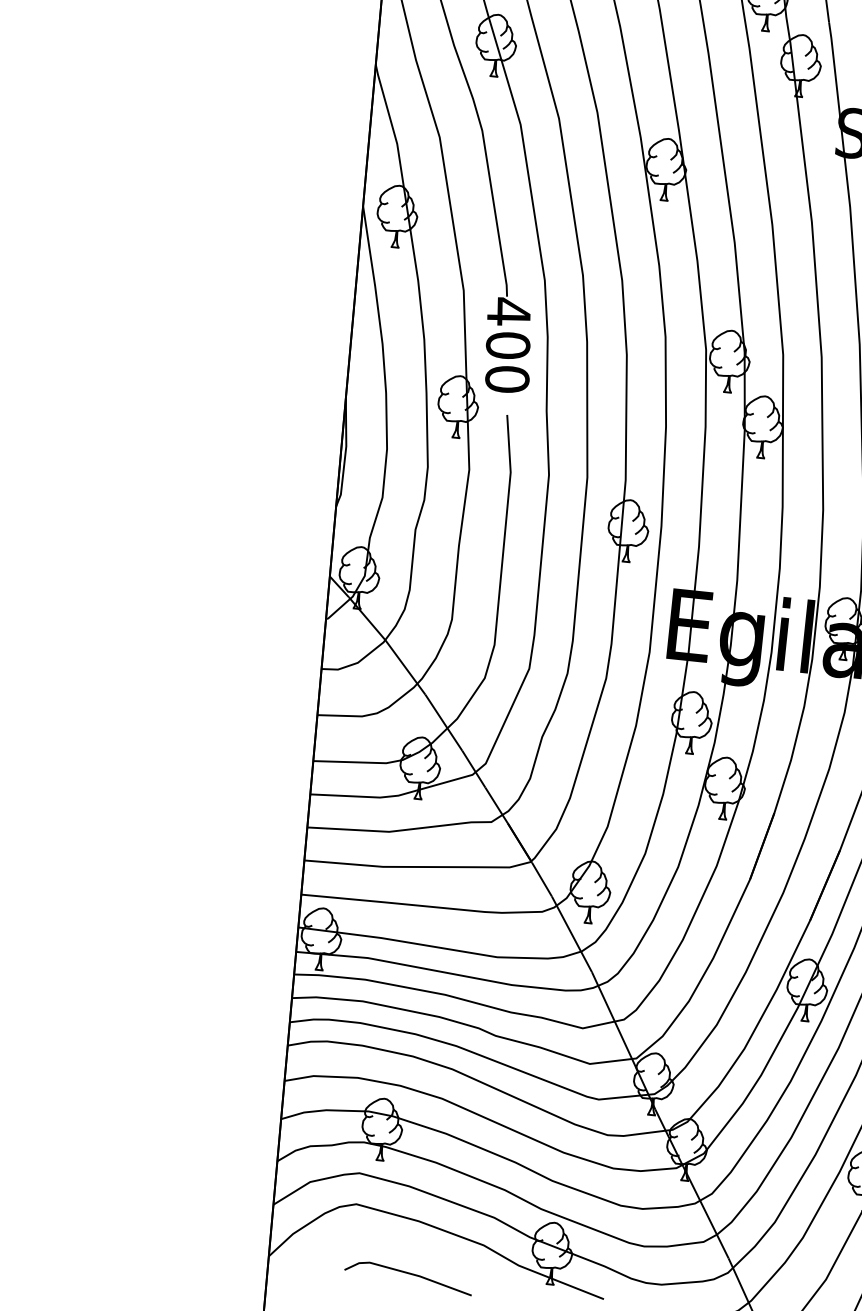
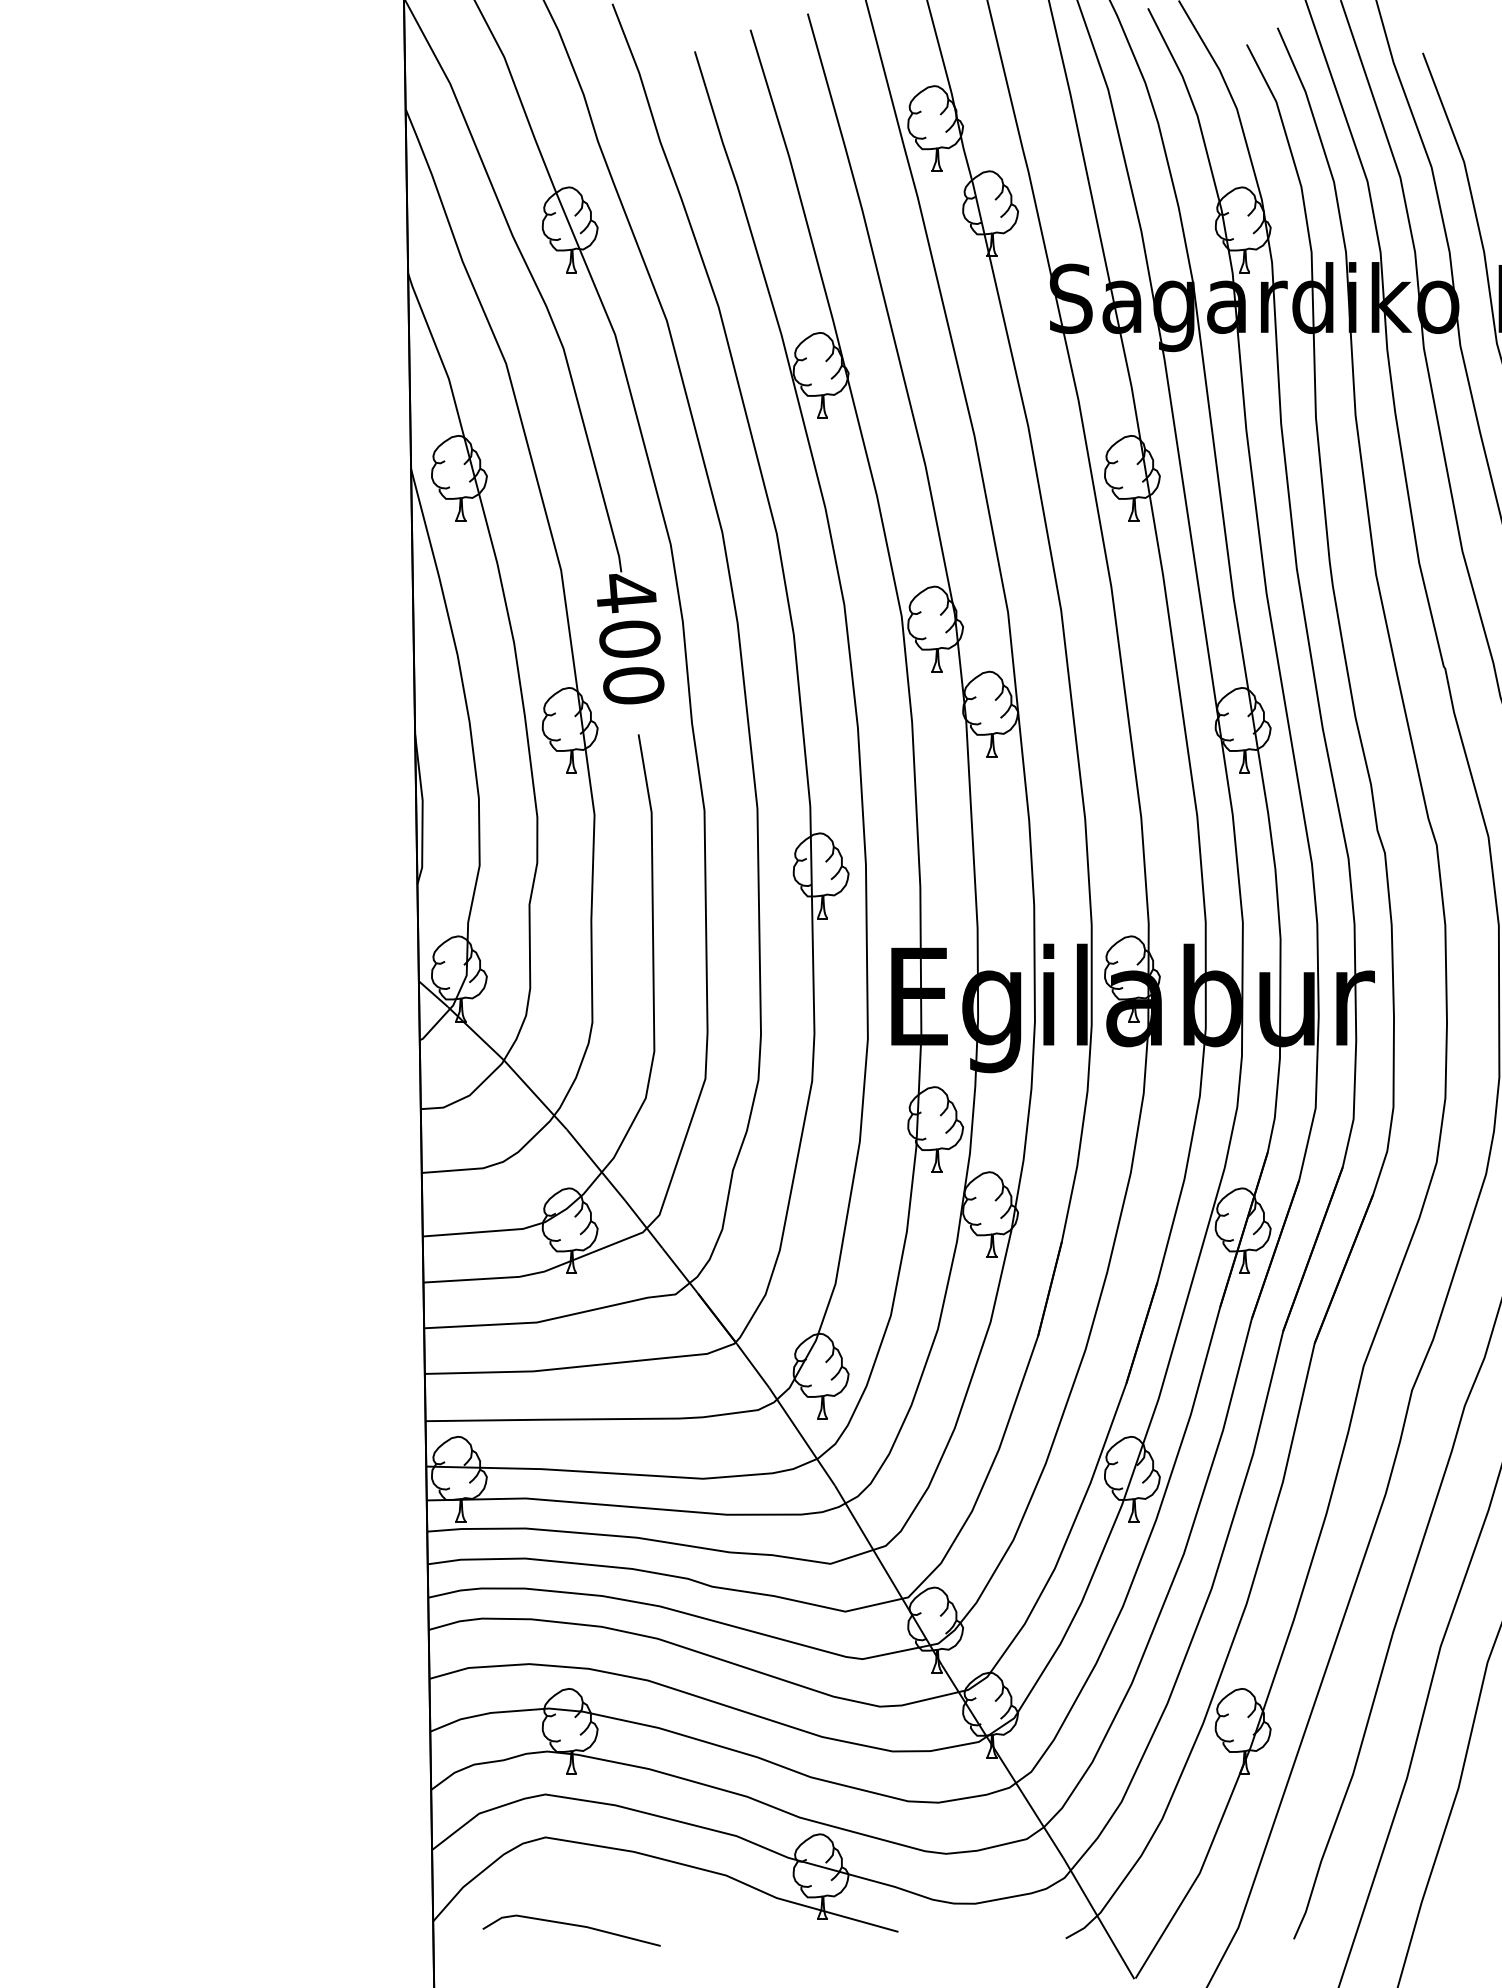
line: (408, 1274) -> (571, 1925), moved

